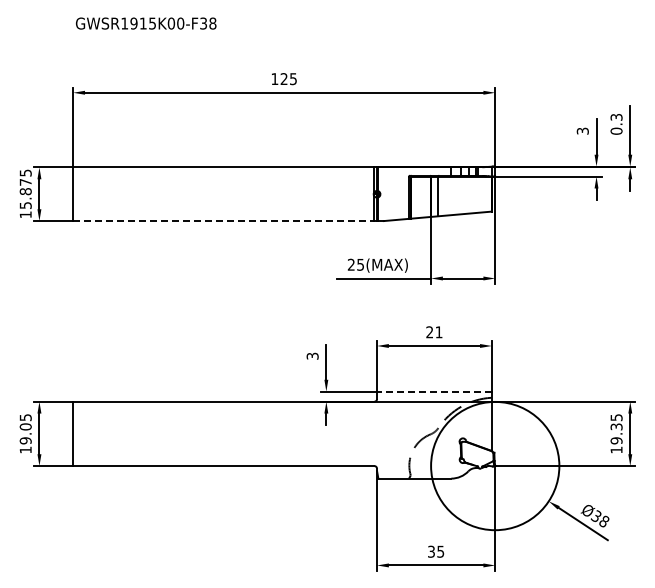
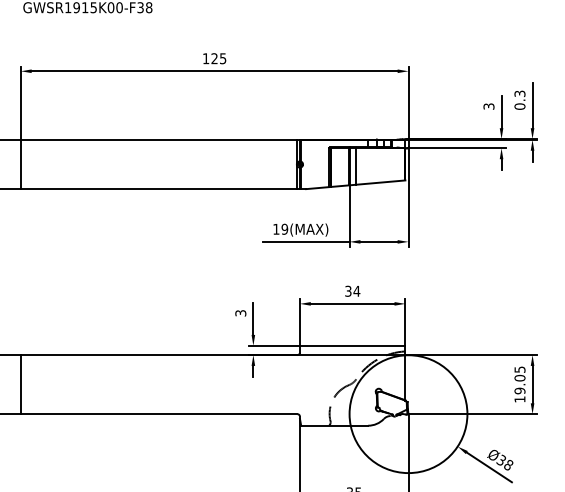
line: (225, 221) -> (160, 189), dashed -> solid
text: (355, 264) -> (280, 229), 25(MAX) -> 19(MAX)
text: (434, 332) -> (352, 291), 21 -> 34
line: (433, 391) -> (351, 345), dashed -> solid
text: (616, 426) -> (519, 377), 19.35 -> 19.05

